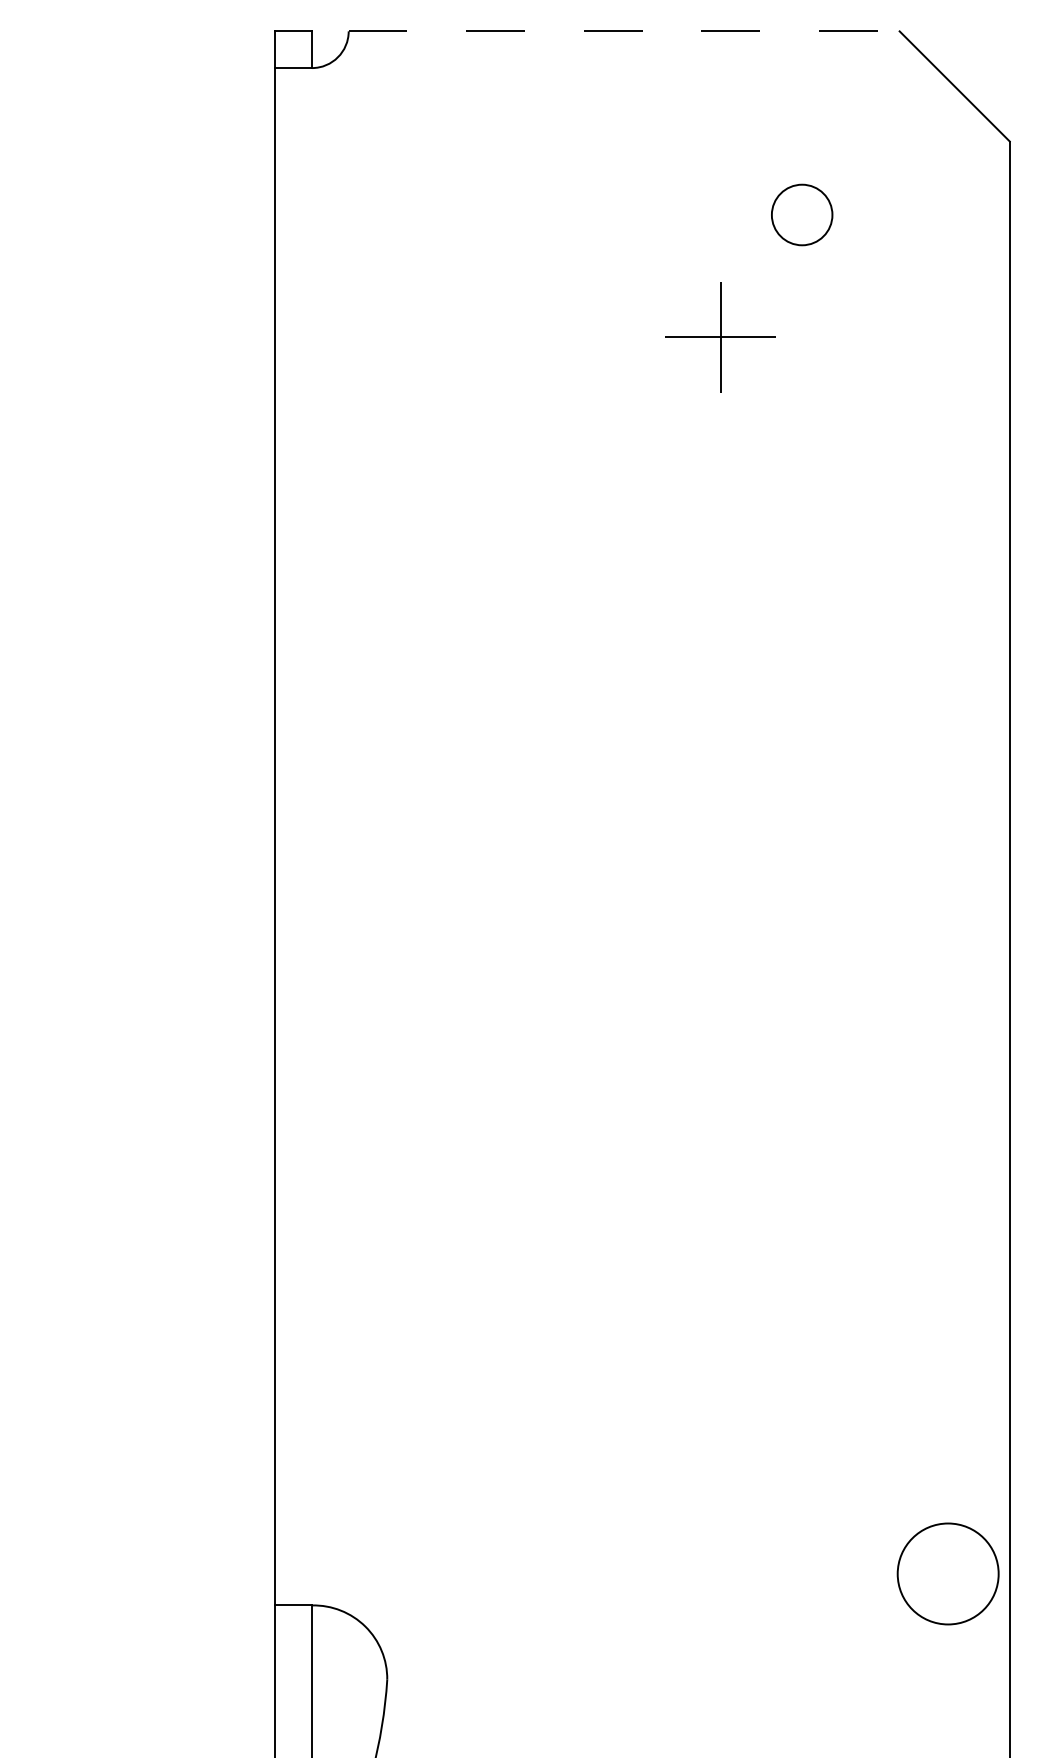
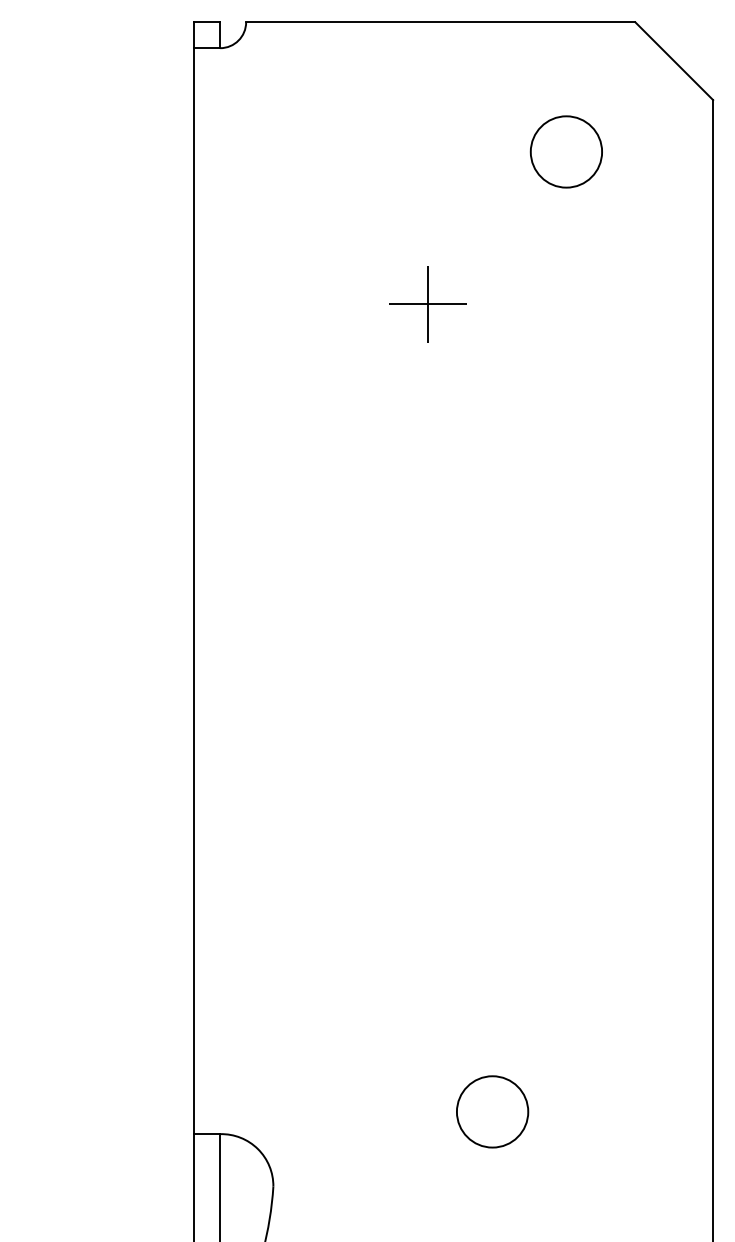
line: (623, 31) -> (440, 22), dashed -> solid
circle: (802, 214) -> (566, 151), size x1.67
part: (720, 337) -> (427, 304), moved
circle: (948, 1573) -> (492, 1111), moved

